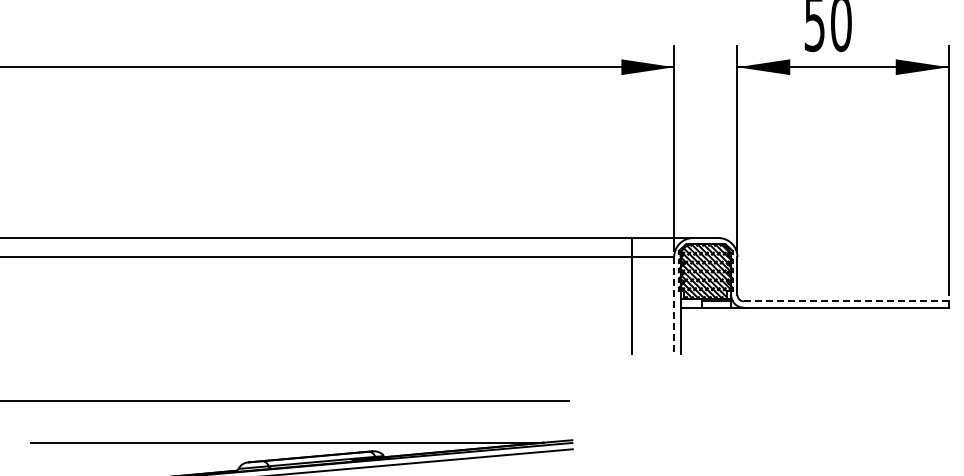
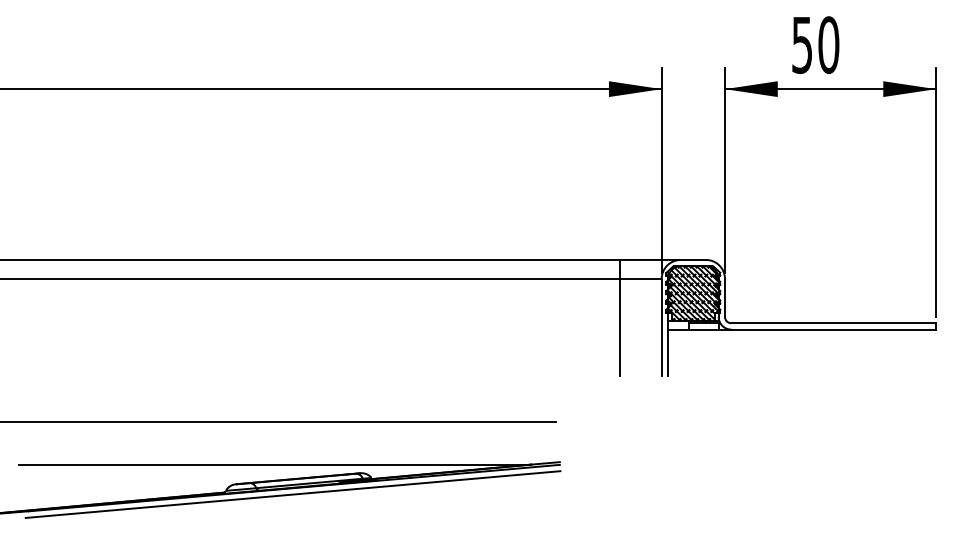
line: (845, 301) -> (833, 323), dashed -> solid
line: (673, 305) -> (661, 327), dashed -> solid

